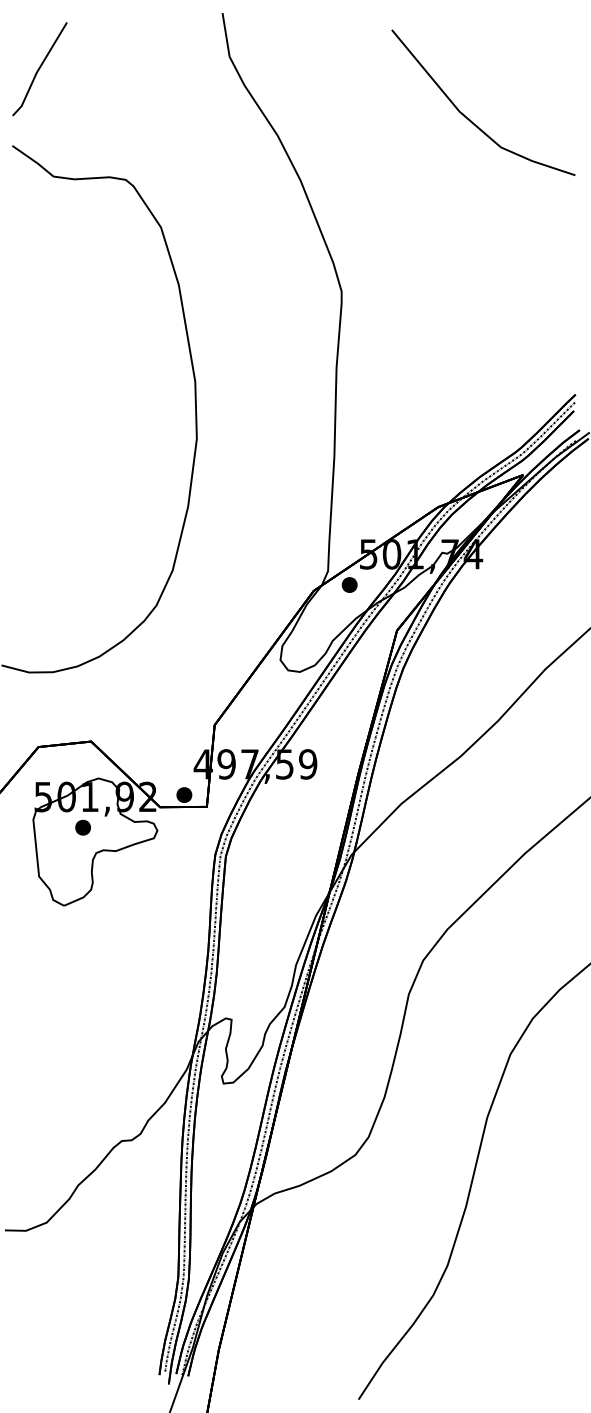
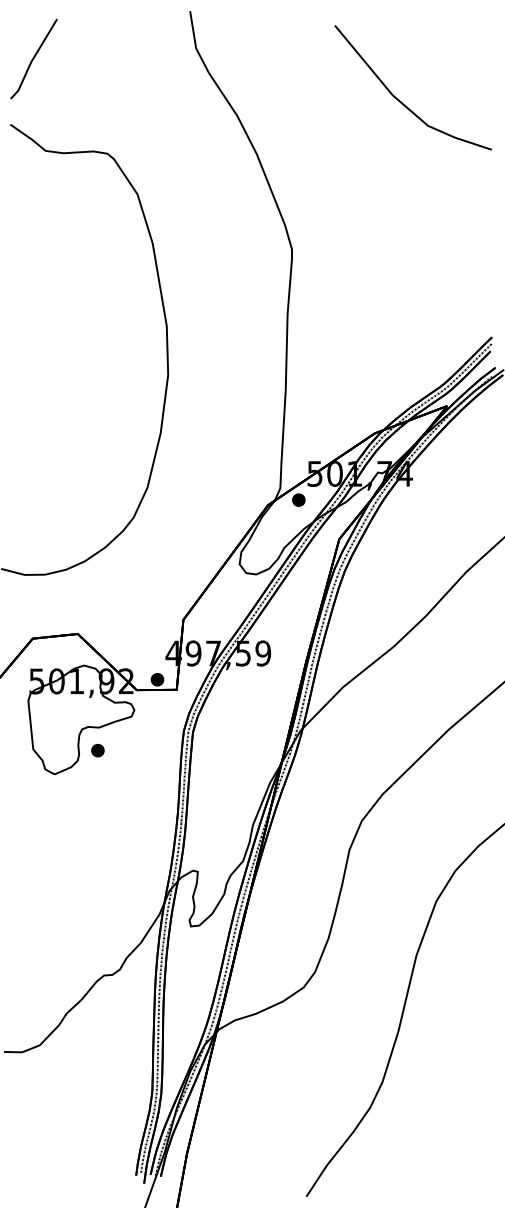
part: (82, 827) -> (97, 750), moved

